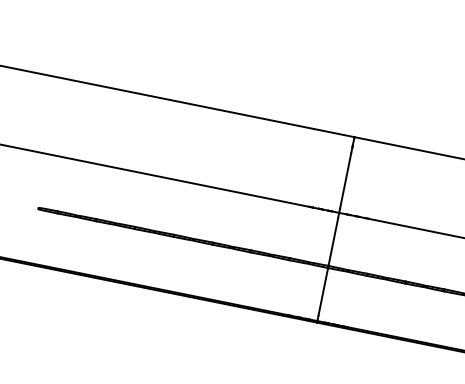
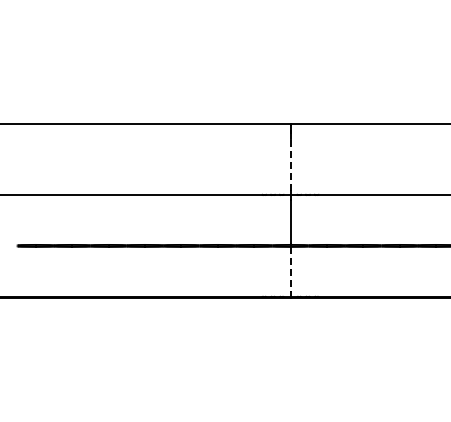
line: (345, 181) -> (290, 165), solid -> dashed
line: (323, 293) -> (290, 270), solid -> dashed

